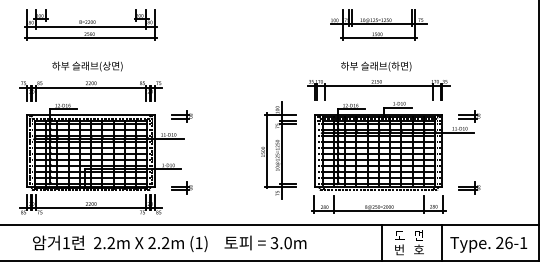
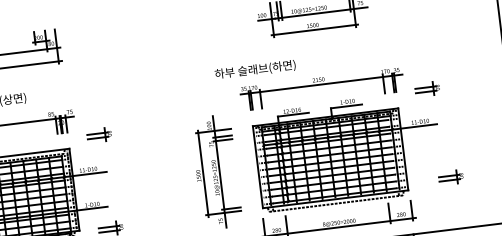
text: (376, 66) -> (255, 69), moved
part: (181, 116) -> (98, 135), moved
part: (469, 116) -> (427, 89), moved
part: (469, 187) -> (450, 176), moved

